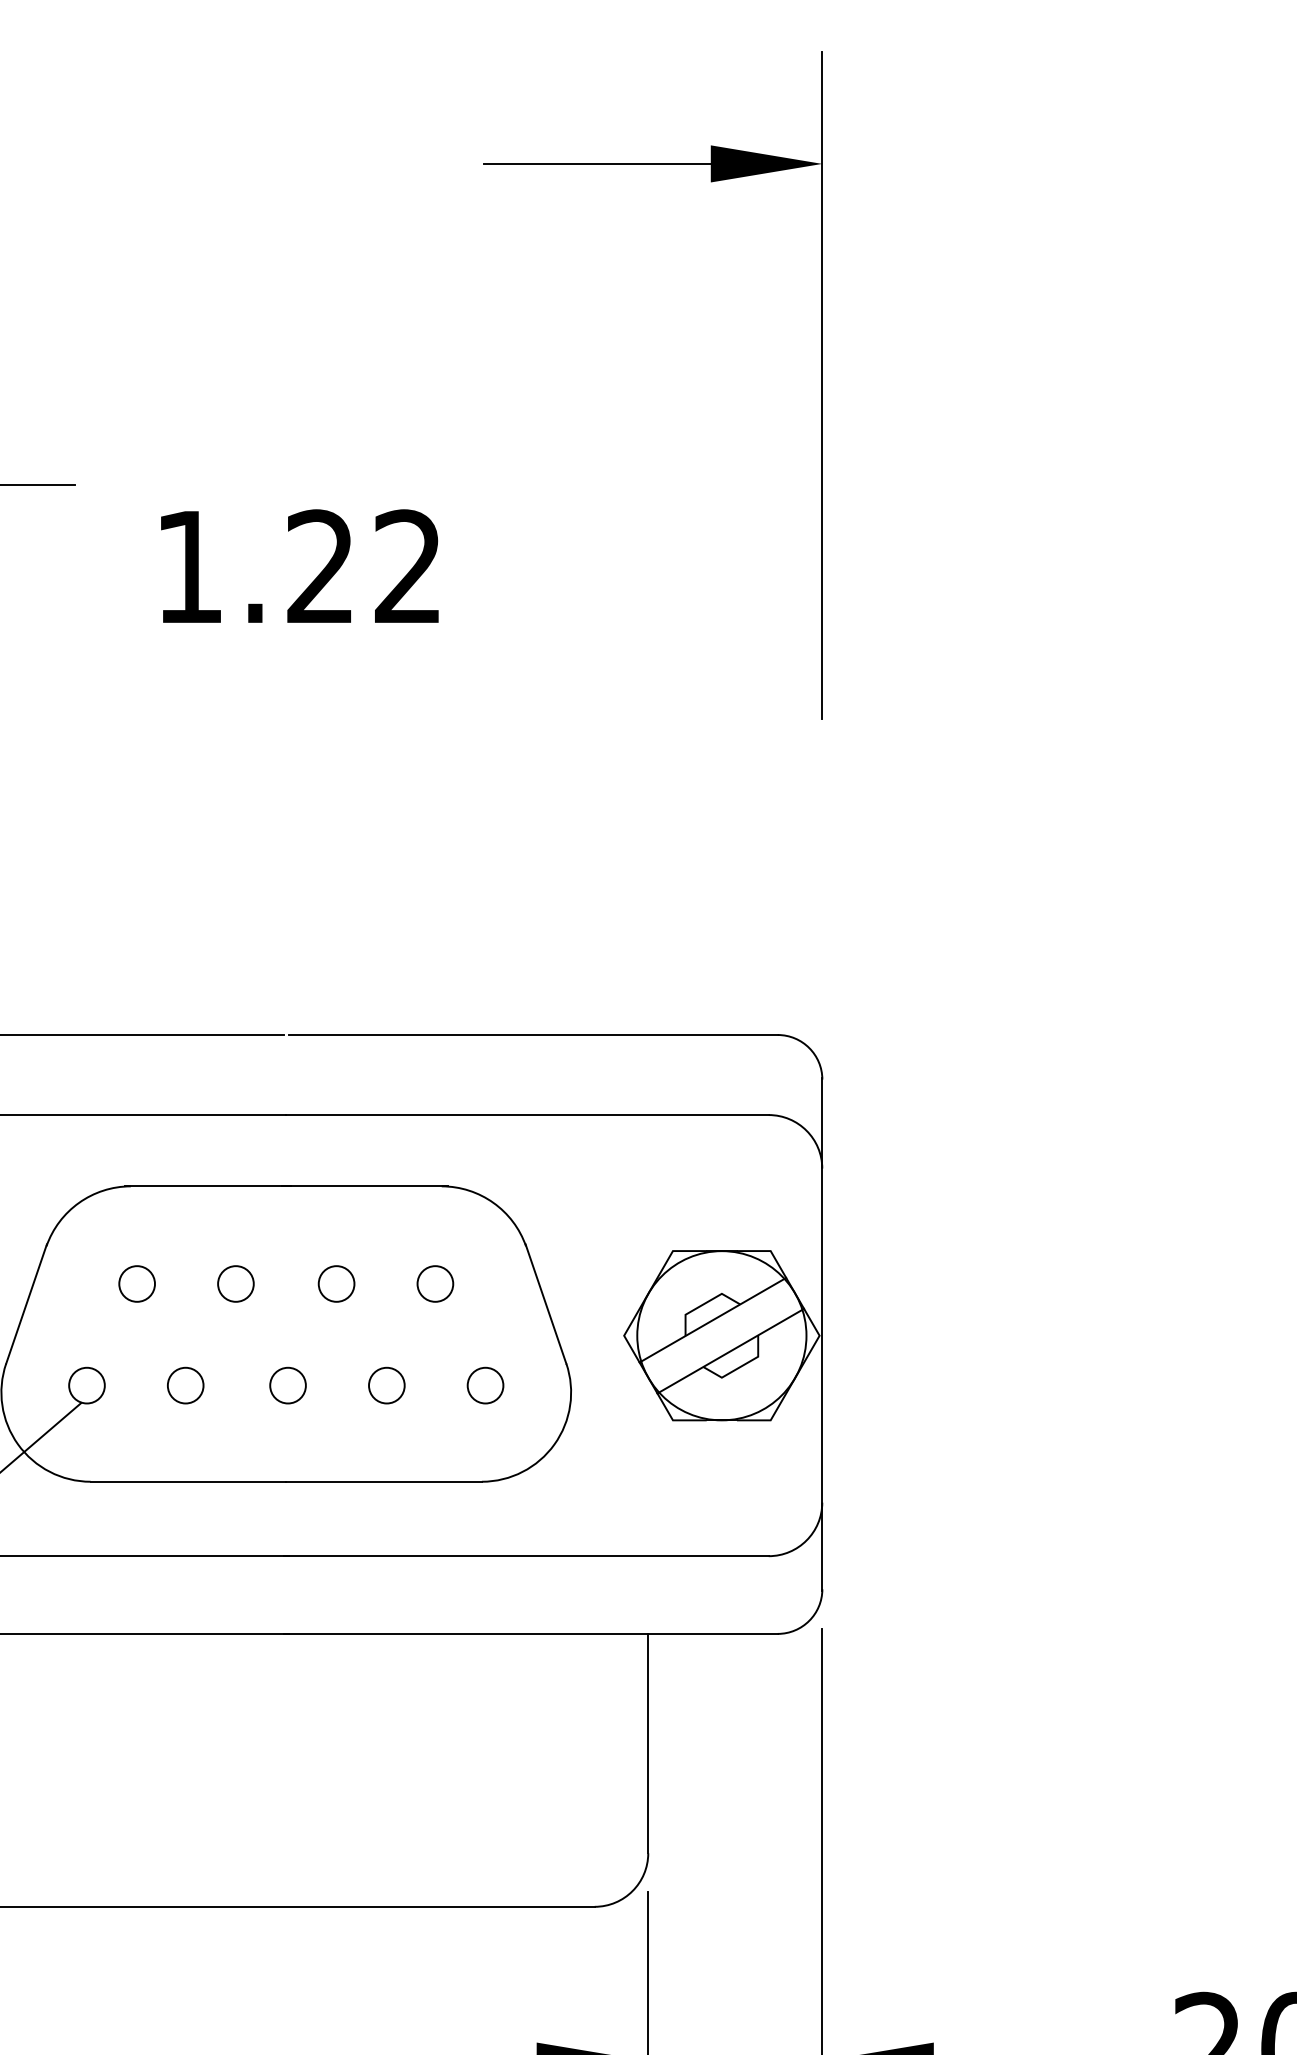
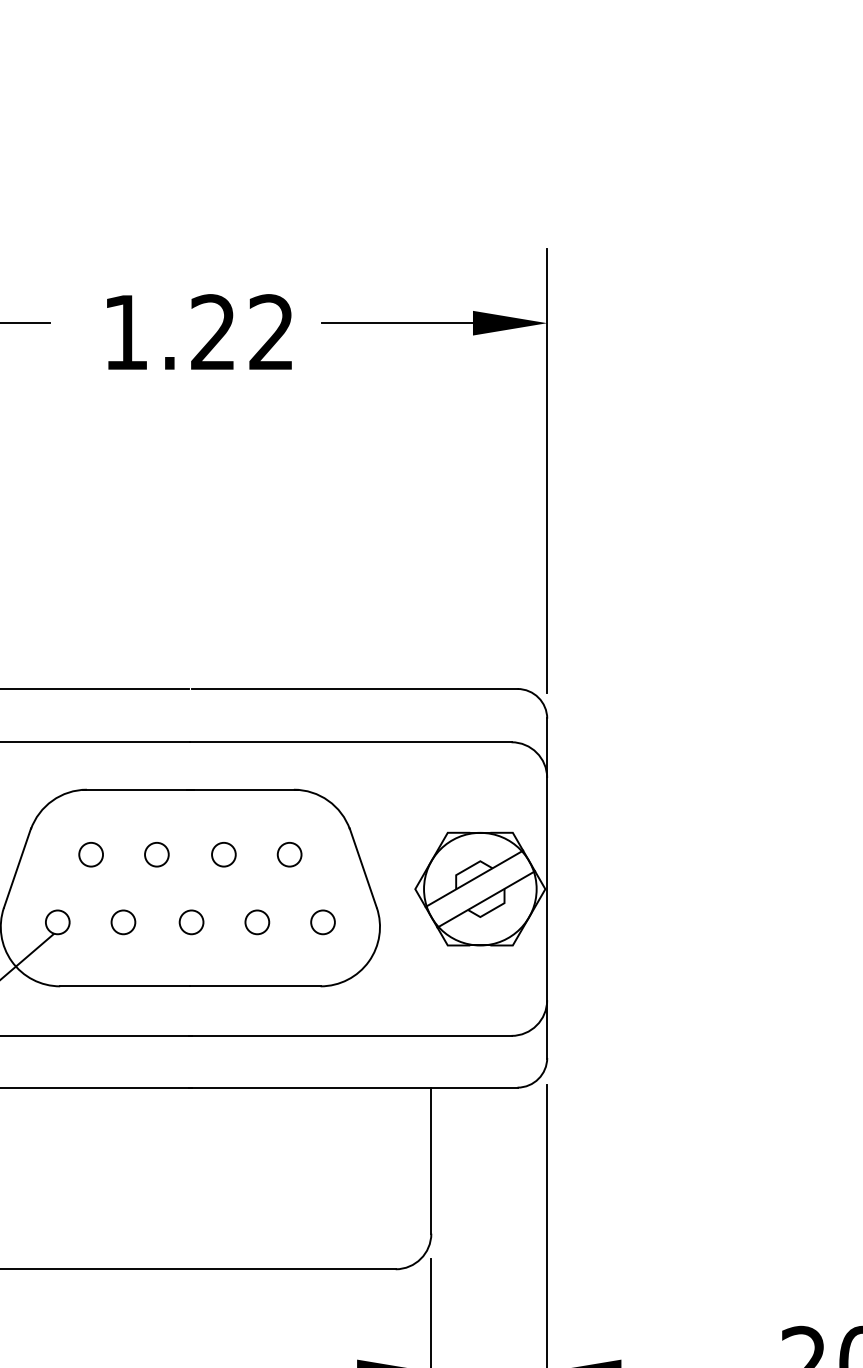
part: (821, 385) -> (546, 470), moved
text: (299, 565) -> (199, 331), moved

